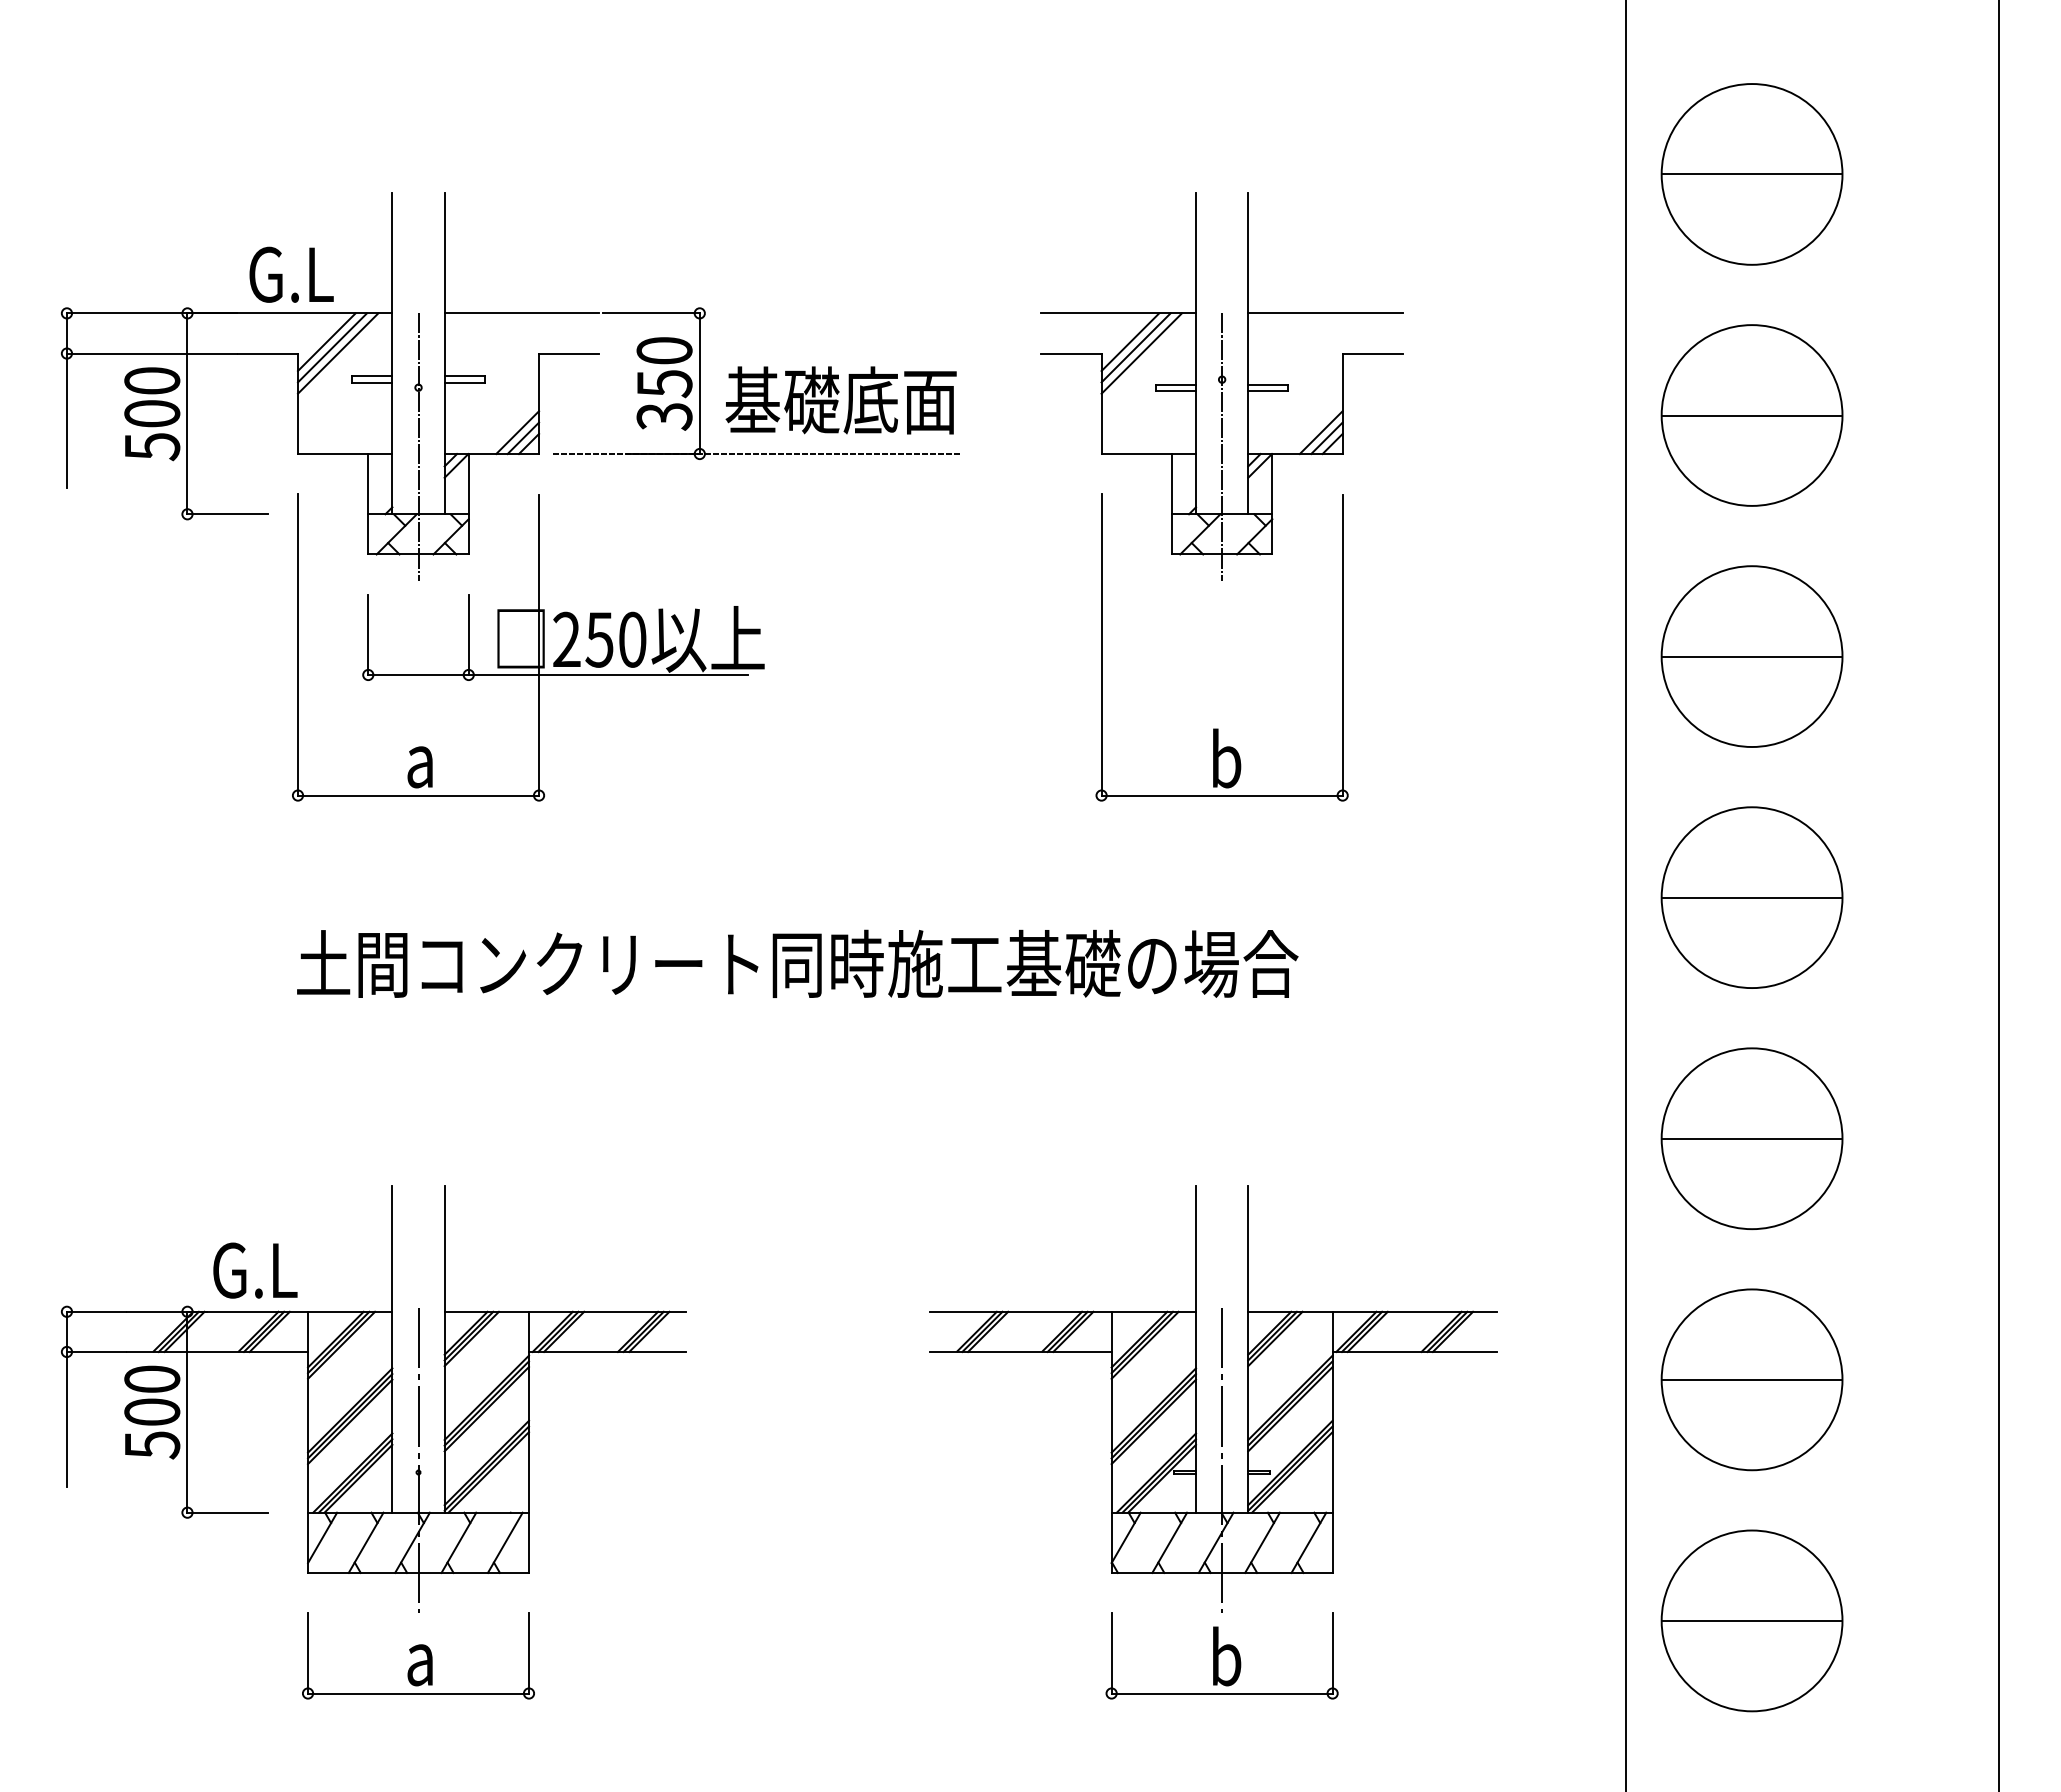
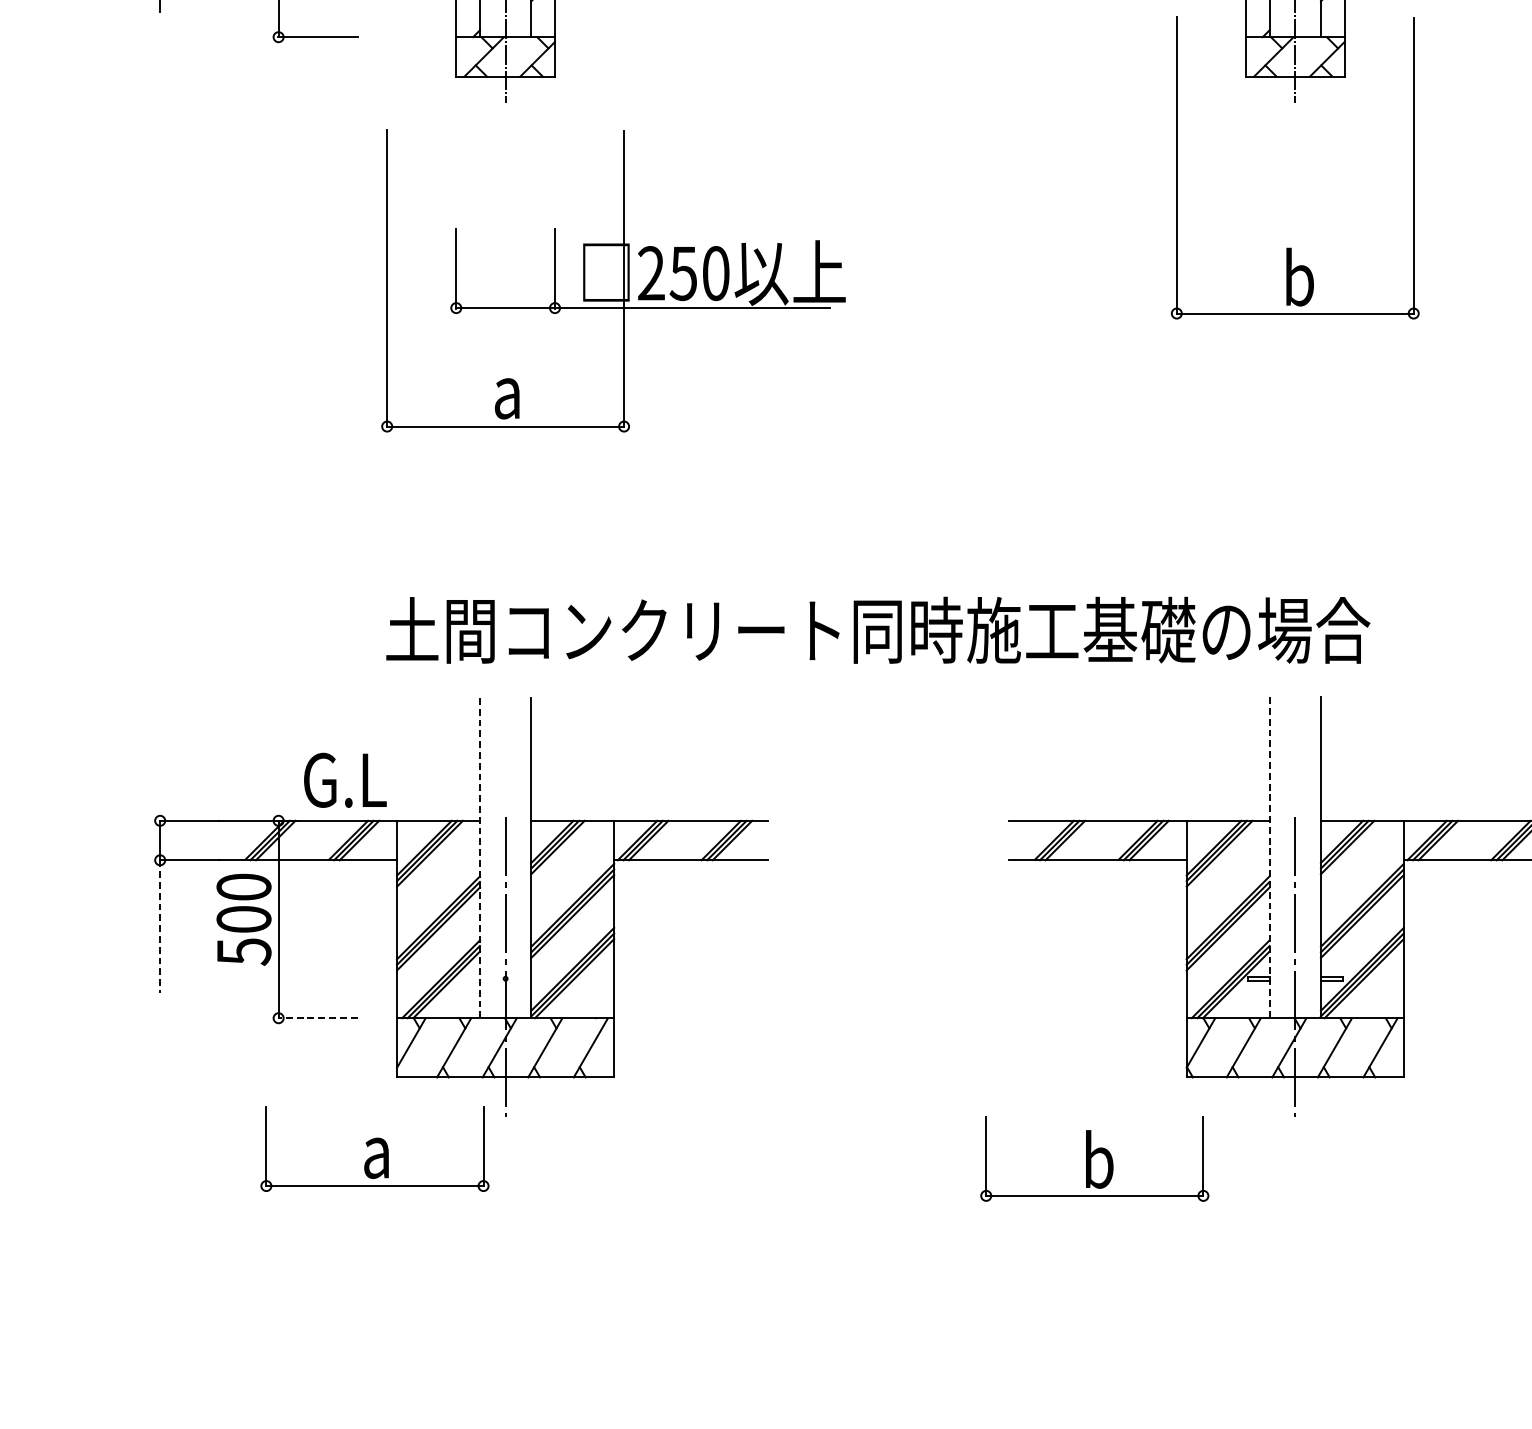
part: (528, 647) -> (613, 281), moved
text: (797, 963) -> (878, 629), moved
line: (392, 1349) -> (480, 857), solid -> dashed
line: (1196, 1349) -> (1270, 857), solid -> dashed
line: (66, 1419) -> (159, 926), solid -> dashed
line: (226, 1512) -> (316, 1018), solid -> dashed
part: (418, 1655) -> (374, 1148), moved
part: (1221, 1655) -> (1094, 1158), moved

